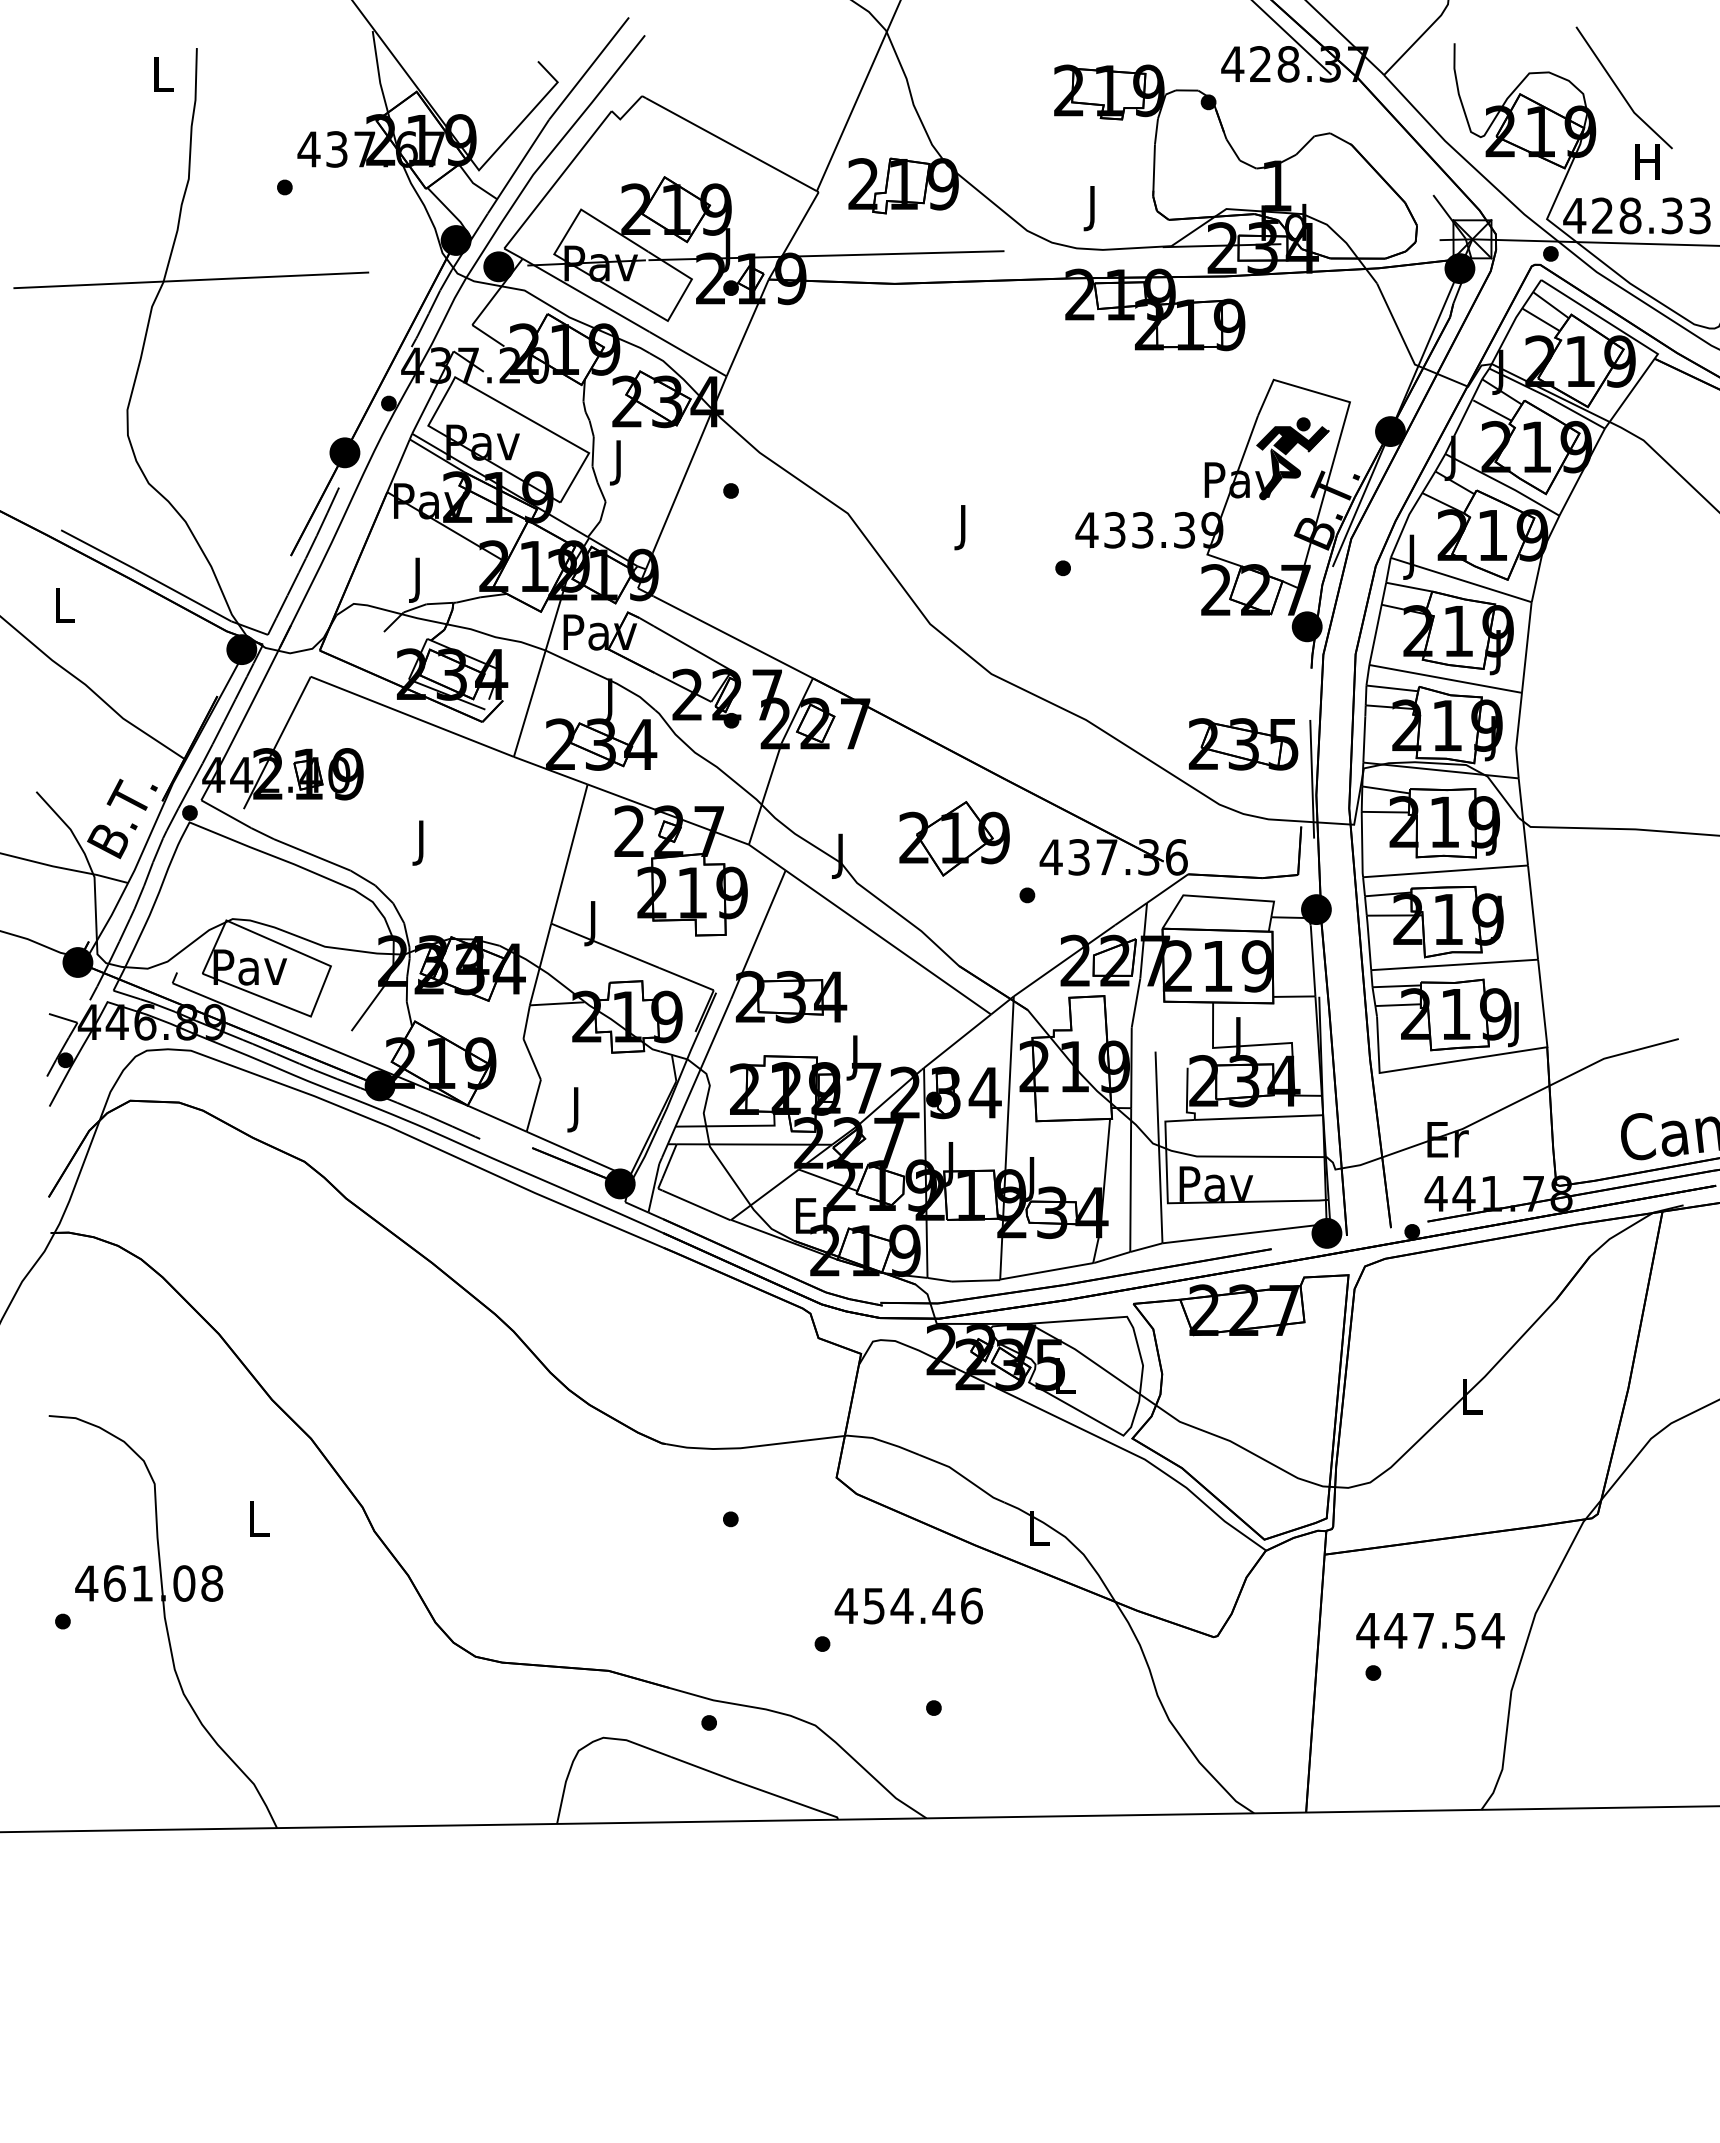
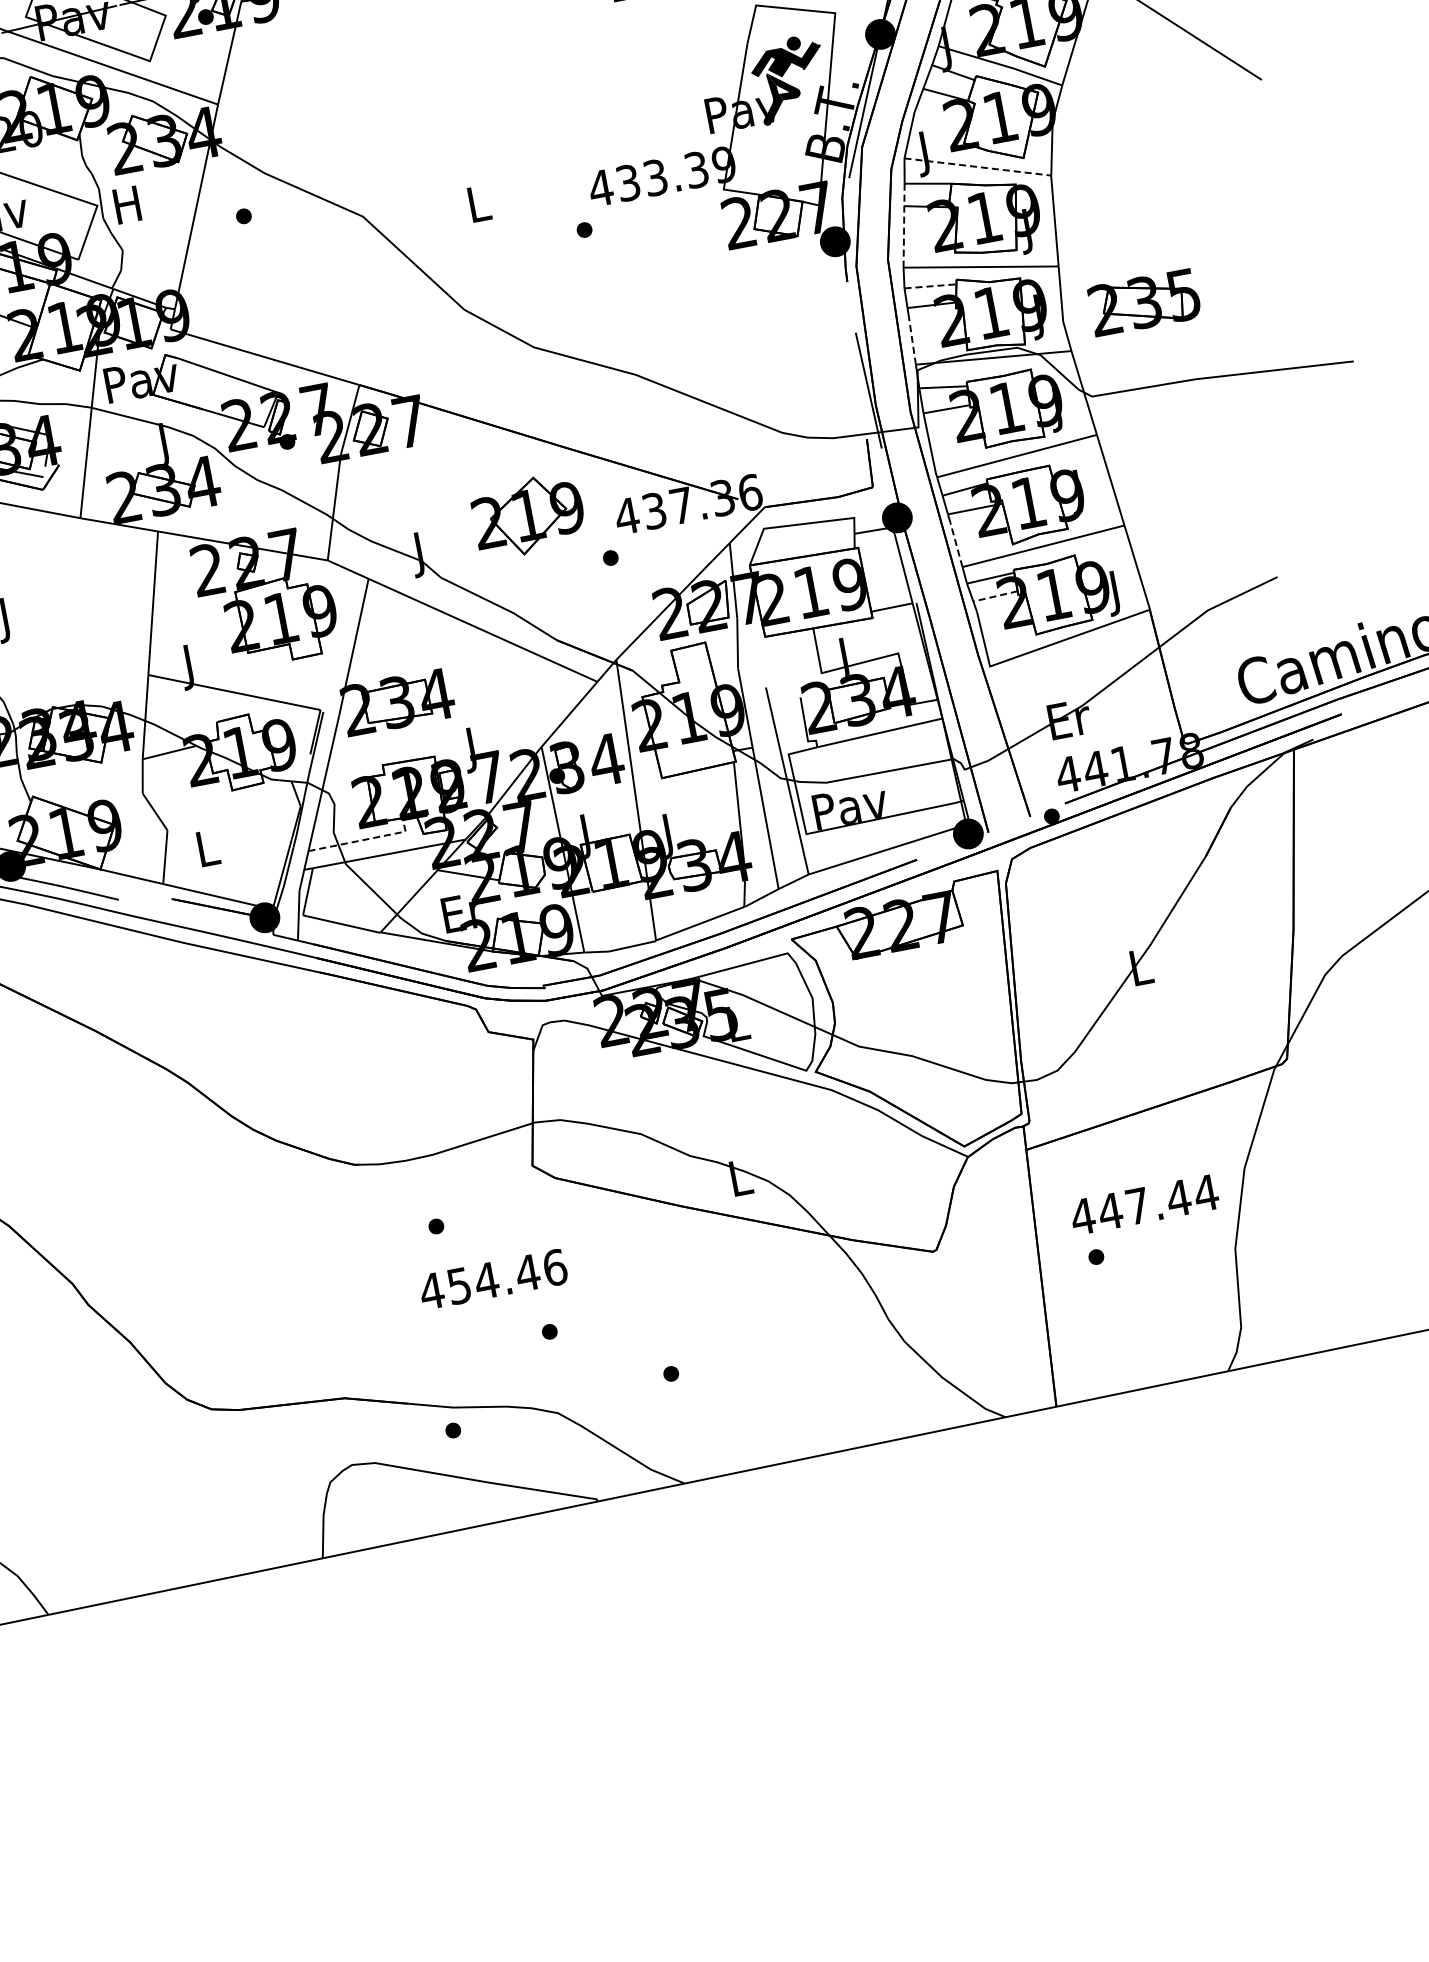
text: (618, 462) -> (128, 209), J -> H
text: (964, 527) -> (480, 208), J -> L
line: (1461, 580) -> (978, 167), solid -> dashed
line: (1377, 623) -> (903, 225), solid -> dashed
line: (1392, 688) -> (930, 286), solid -> dashed
line: (1364, 739) -> (912, 341), solid -> dashed
part: (1243, 744) -> (1144, 302), moved
line: (1369, 946) -> (956, 544), solid -> dashed
line: (1398, 1005) -> (995, 596), solid -> dashed
text: (577, 1109) -> (208, 852), J -> L
line: (733, 1126) -> (365, 840), solid -> dashed
text: (908, 1605) -> (492, 1279), moved
text: (1464, 1631) -> (1178, 1199), 447.54 -> 447.44

